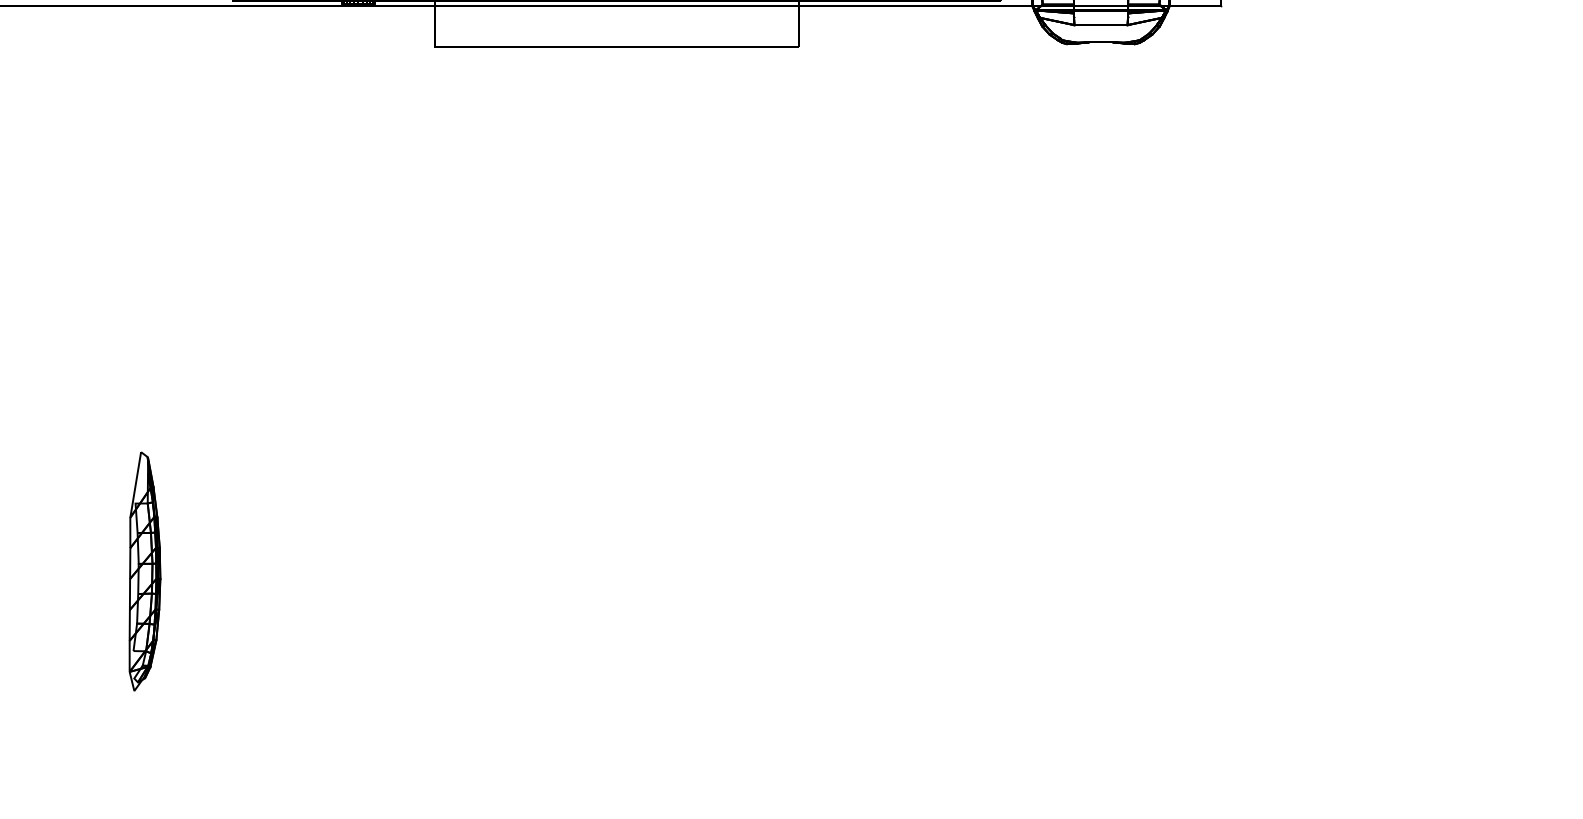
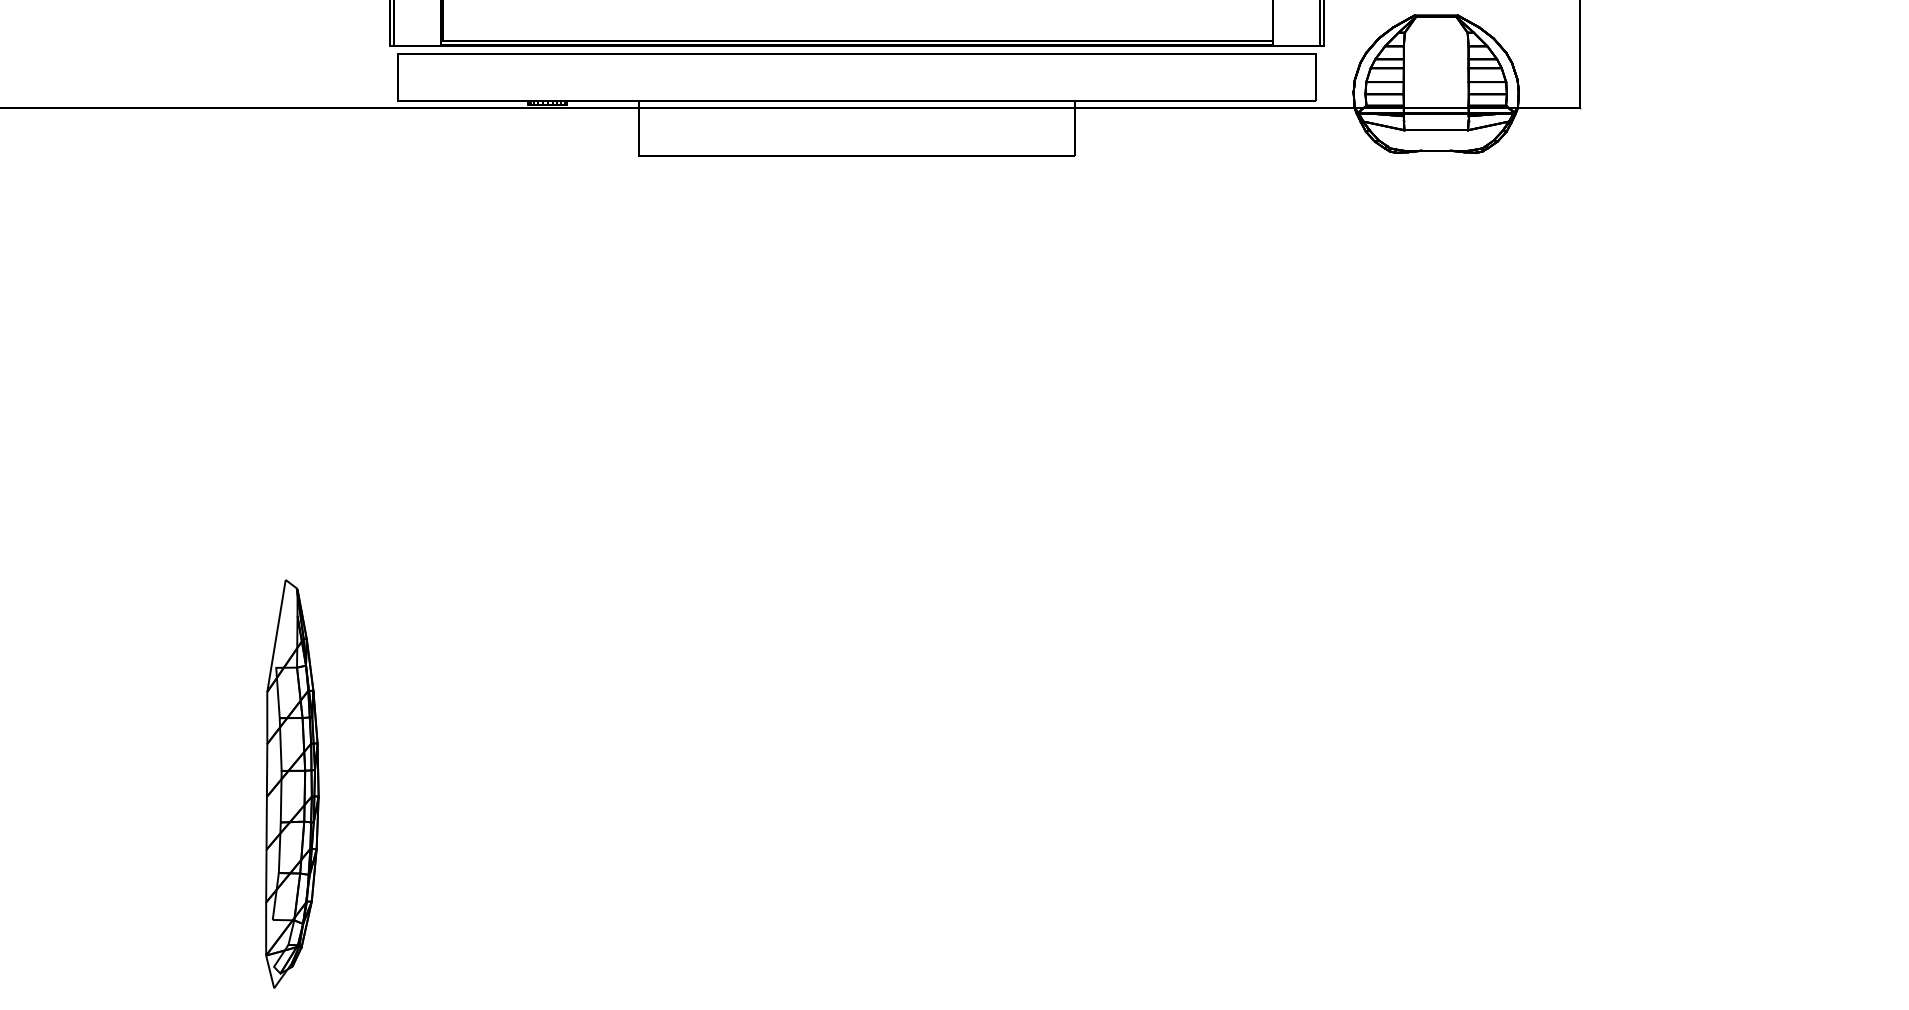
part: (145, 571) -> (292, 783), size x1.43

